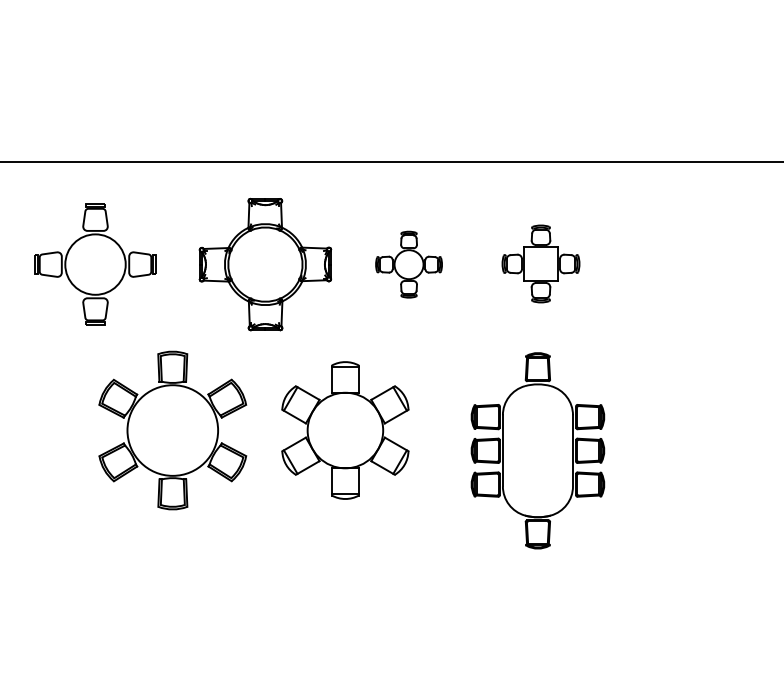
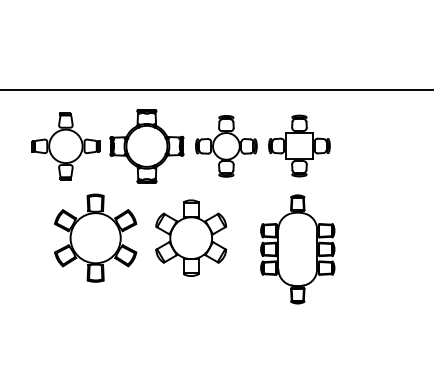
part: (541, 263) -> (299, 145), size x1.43
part: (94, 264) -> (65, 146), moved
part: (409, 264) -> (226, 146), size x1.67

